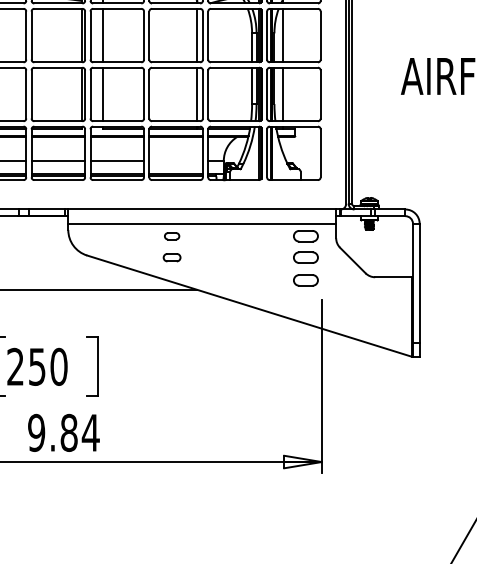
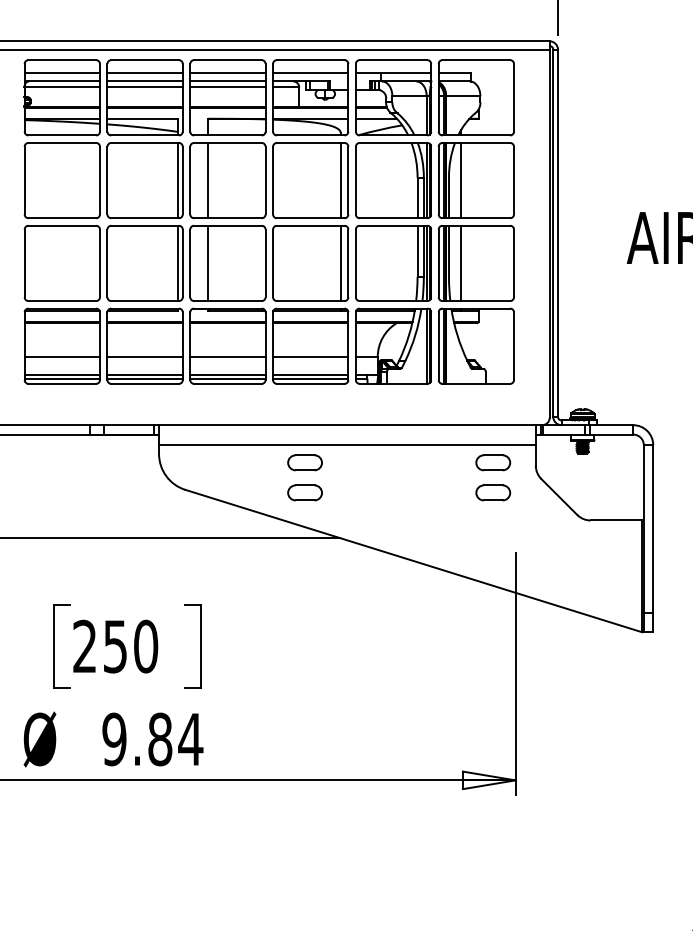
line: (175, 161) -> (310, 357), added
part: (171, 236) -> (304, 462), size x1.67
part: (171, 257) -> (304, 492), size x1.43
part: (306, 280) -> (493, 524), removed

